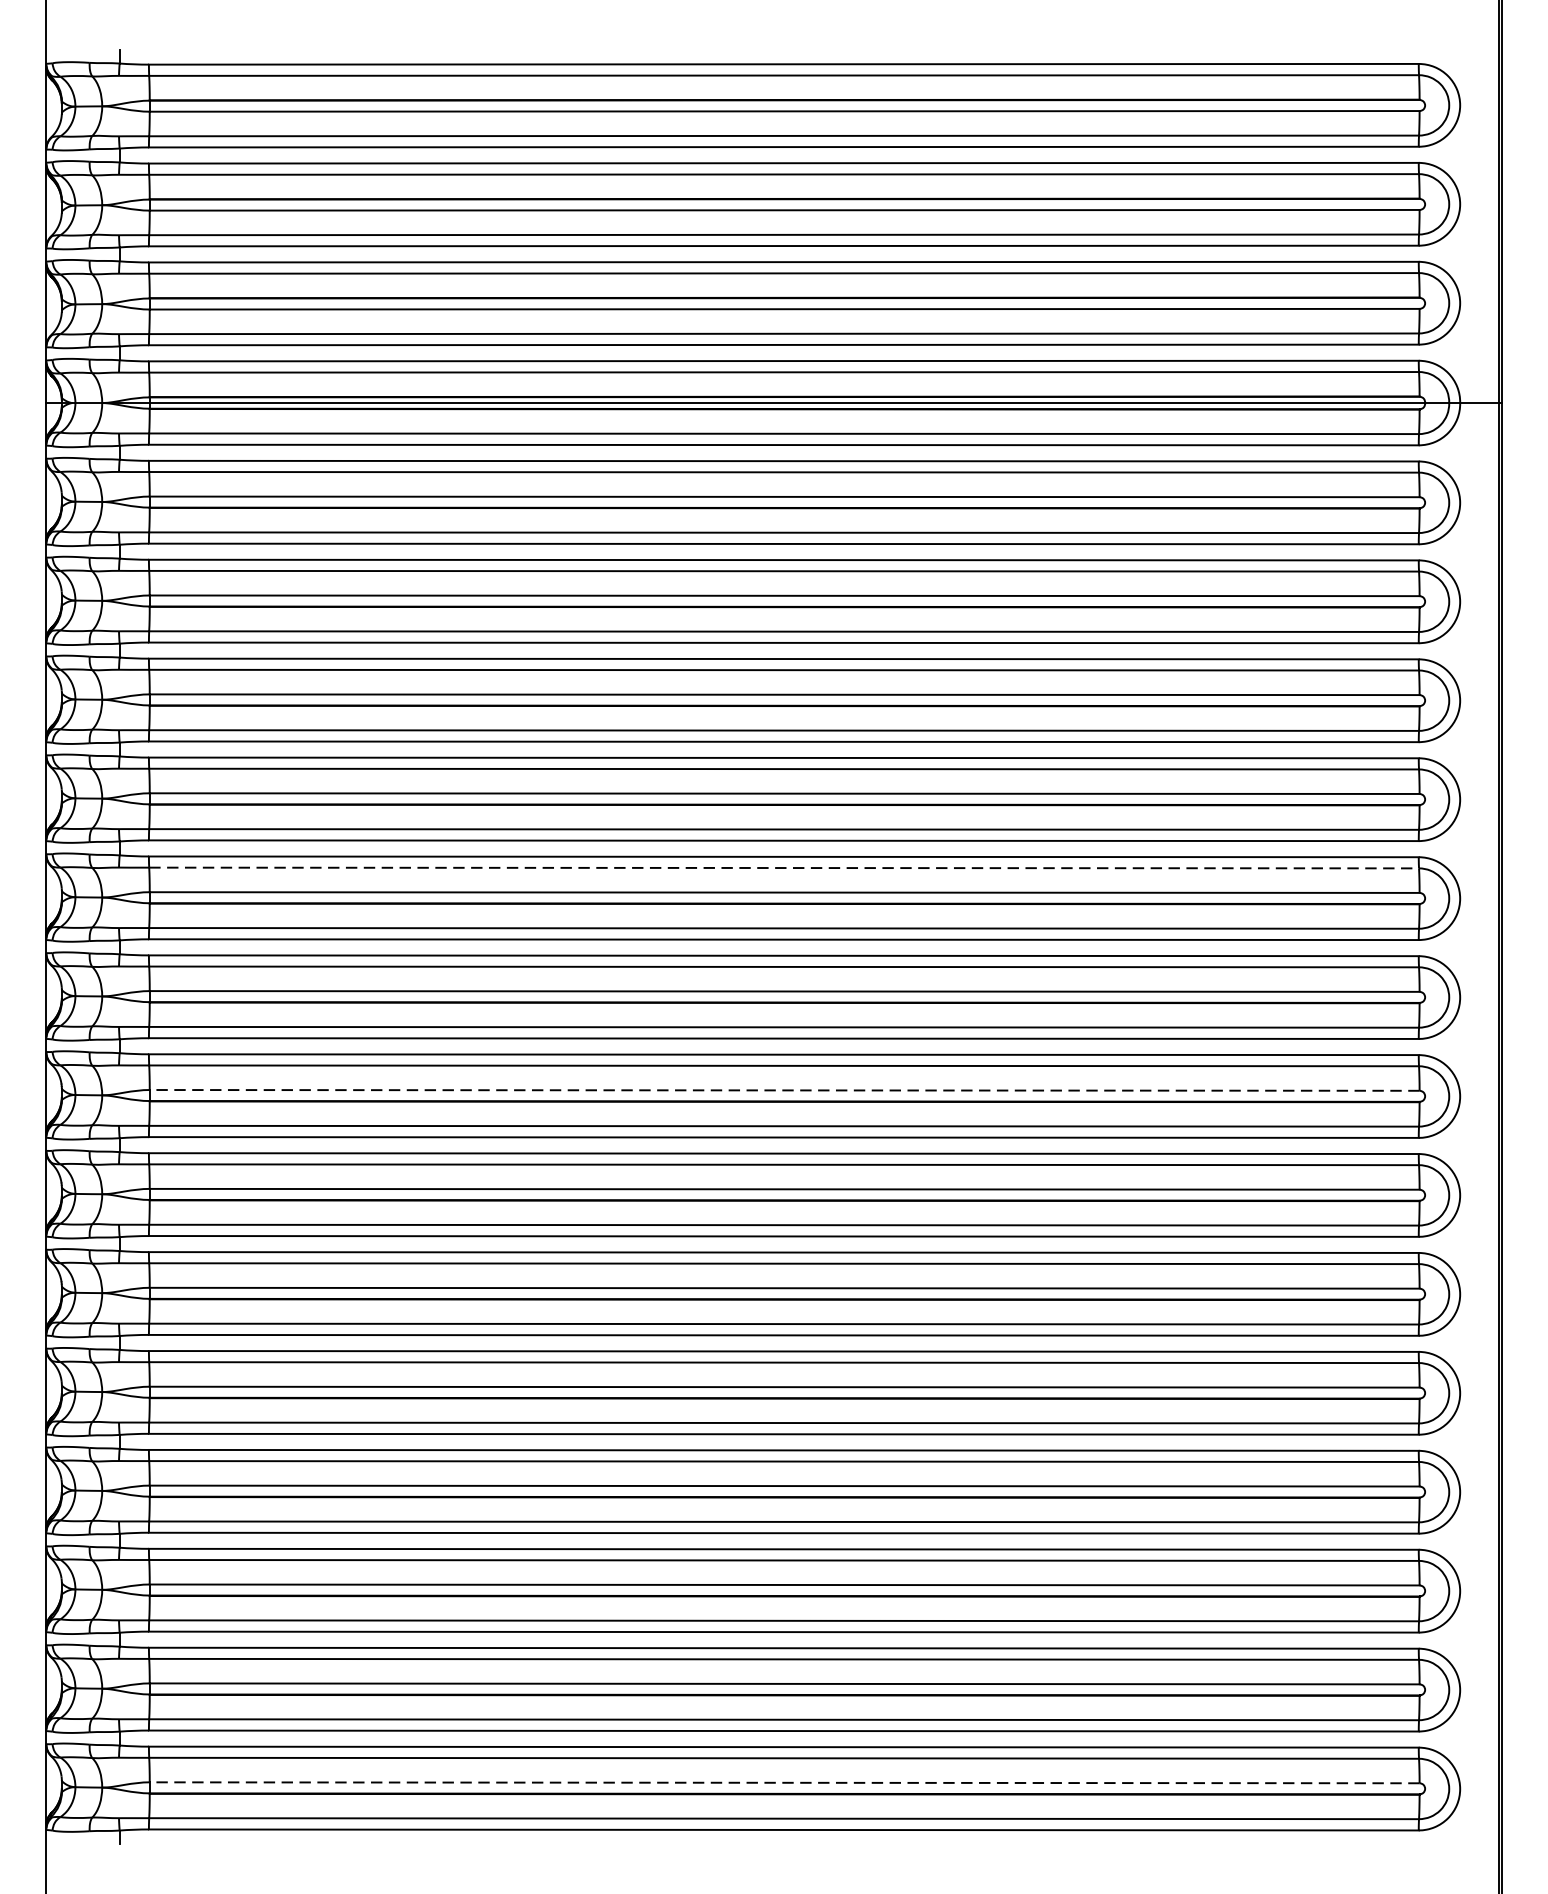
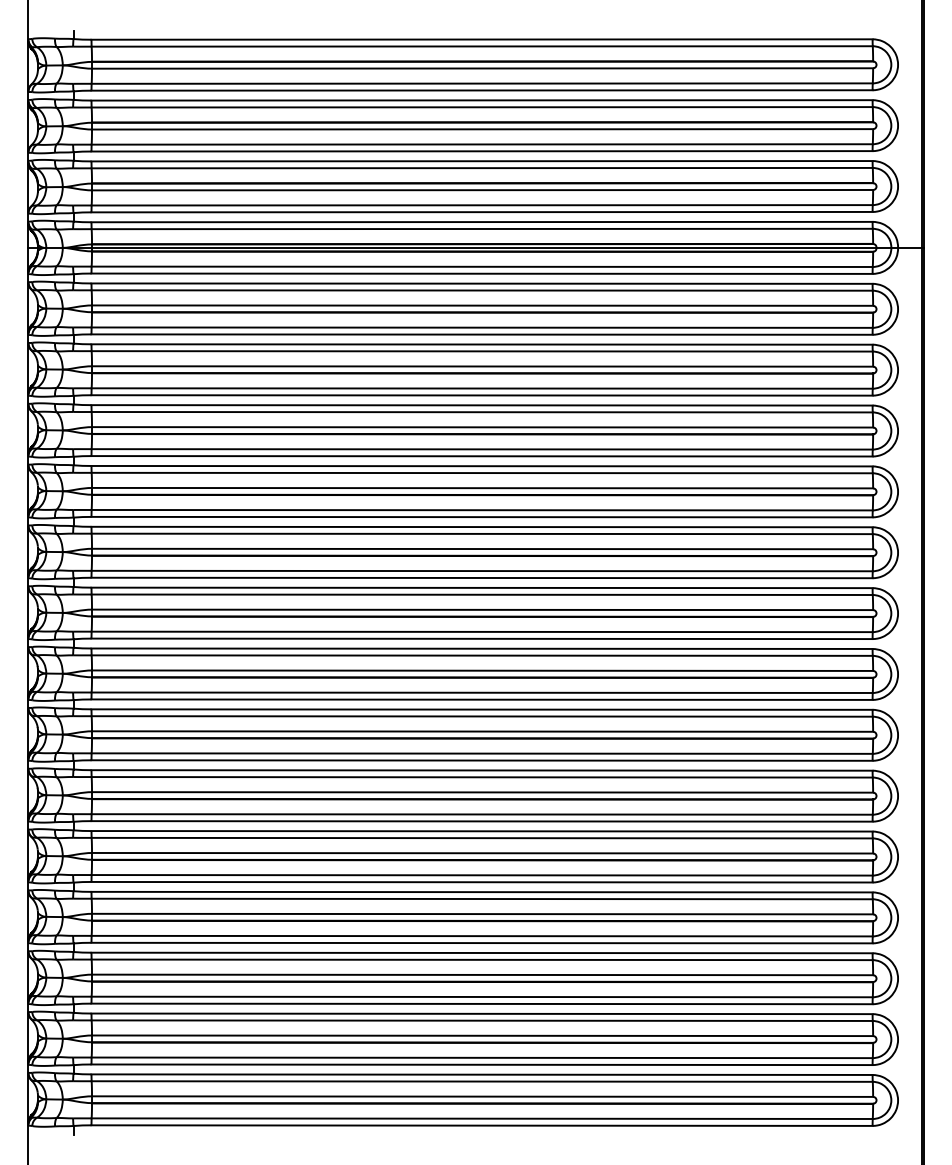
line: (784, 867) -> (482, 533), dashed -> solid
line: (784, 1090) -> (482, 670), dashed -> solid
line: (784, 1782) -> (482, 1096), dashed -> solid

